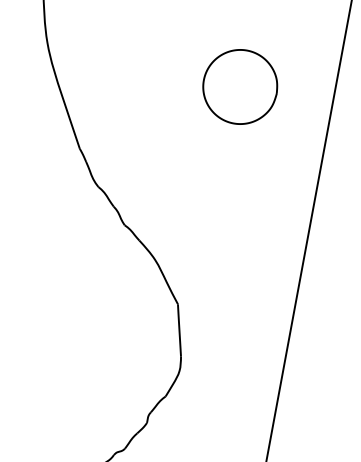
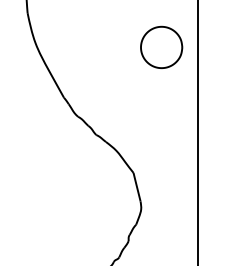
part: (240, 85) -> (161, 46), moved

